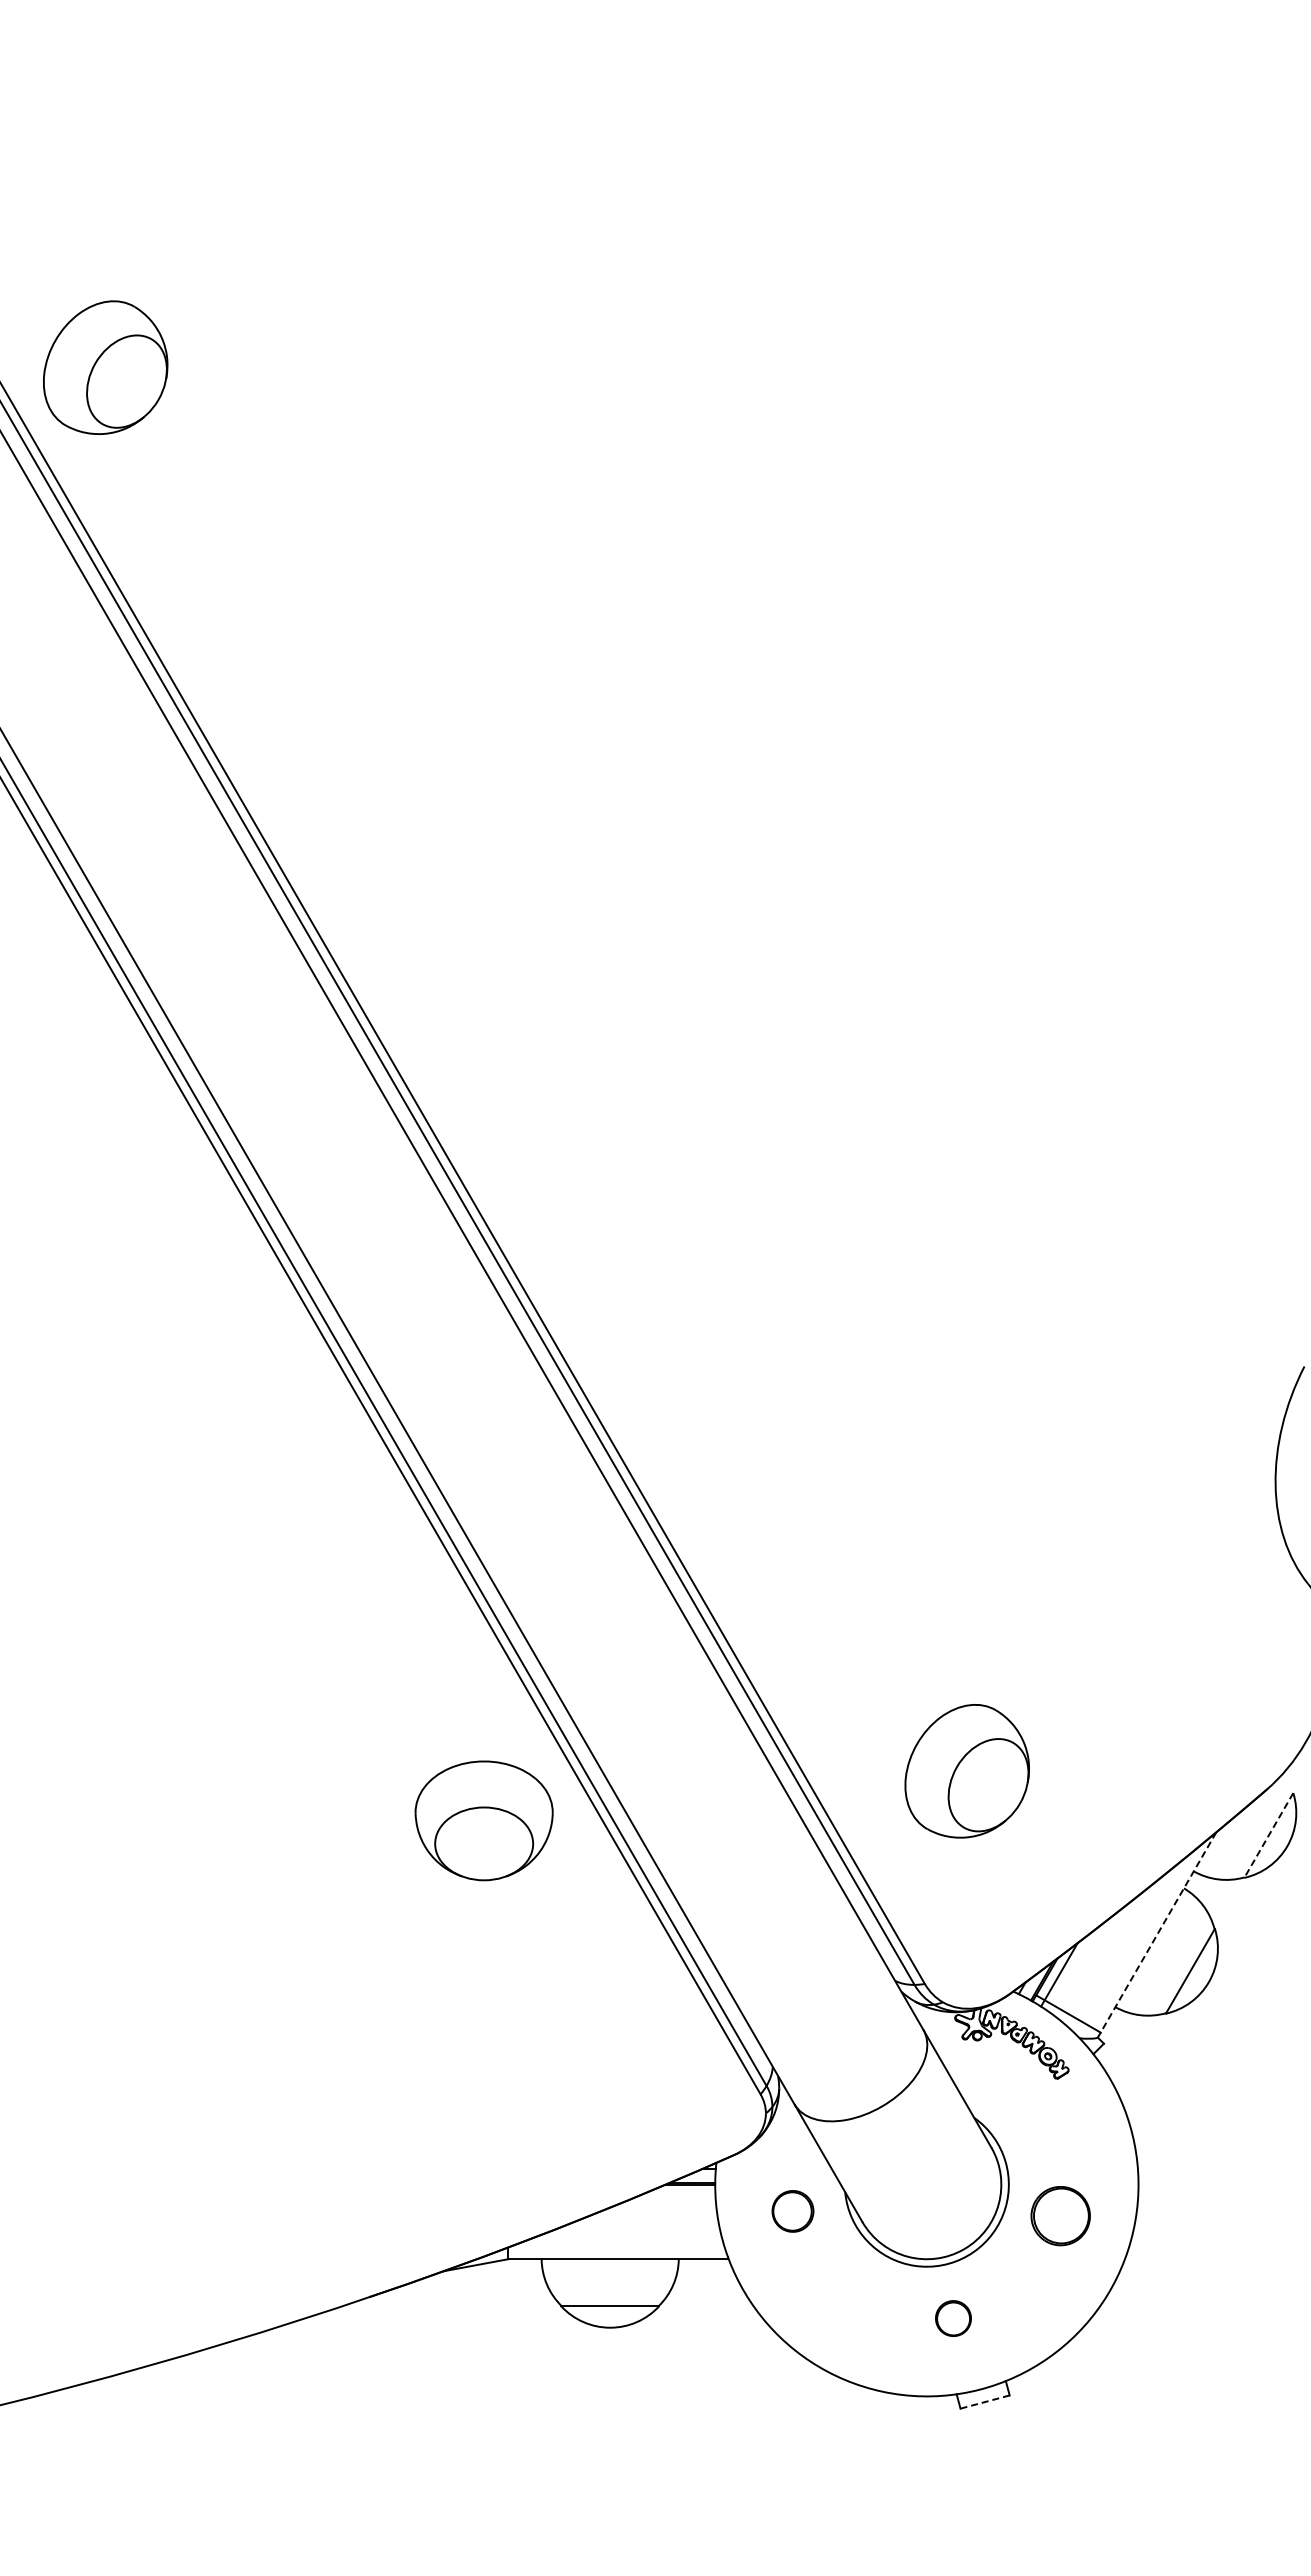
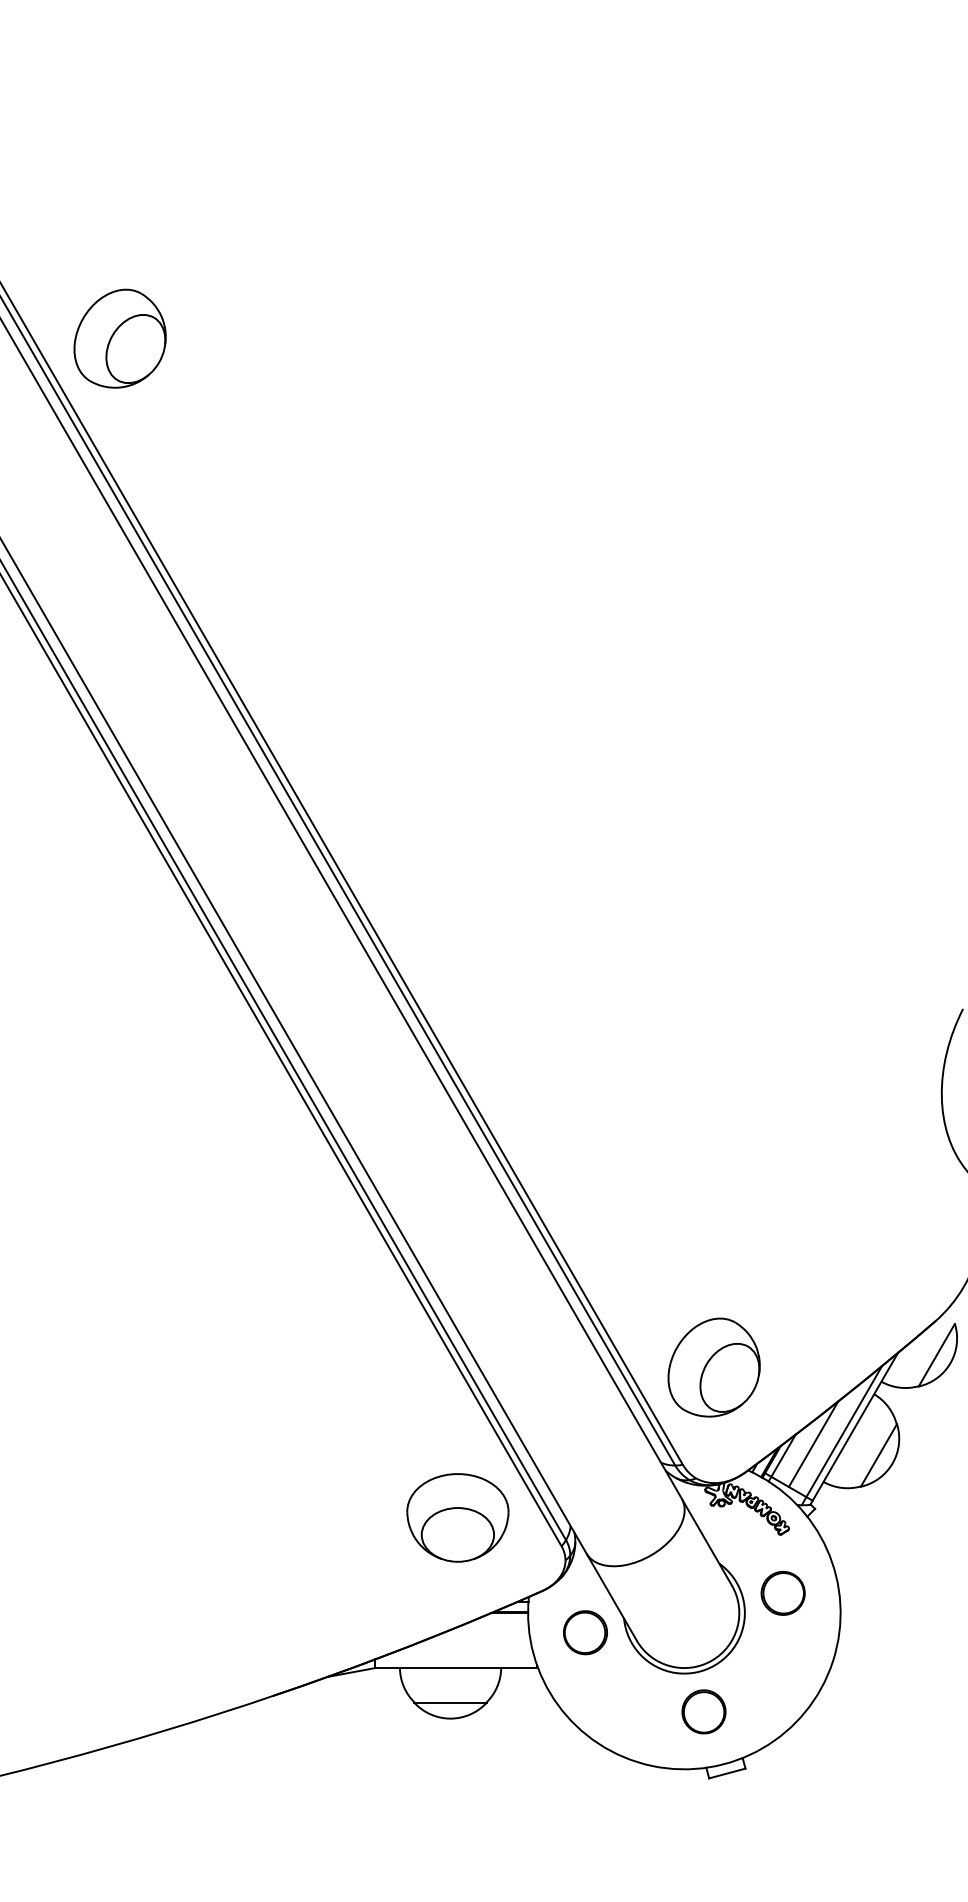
part: (105, 367) -> (120, 338), moved
part: (966, 1771) -> (713, 1367), moved
part: (483, 1820) -> (457, 1517), moved
line: (1268, 1835) -> (936, 1355), dashed -> solid
line: (1156, 1935) -> (853, 1429), dashed -> solid
line: (1139, 1944) -> (841, 1435), added
line: (1101, 1955) -> (813, 1443), added
part: (792, 2211) -> (585, 1632), size x1.43
part: (1060, 2216) -> (783, 1593), moved
part: (953, 2318) -> (704, 1711), size x1.67
line: (985, 2401) -> (727, 1773), dashed -> solid

